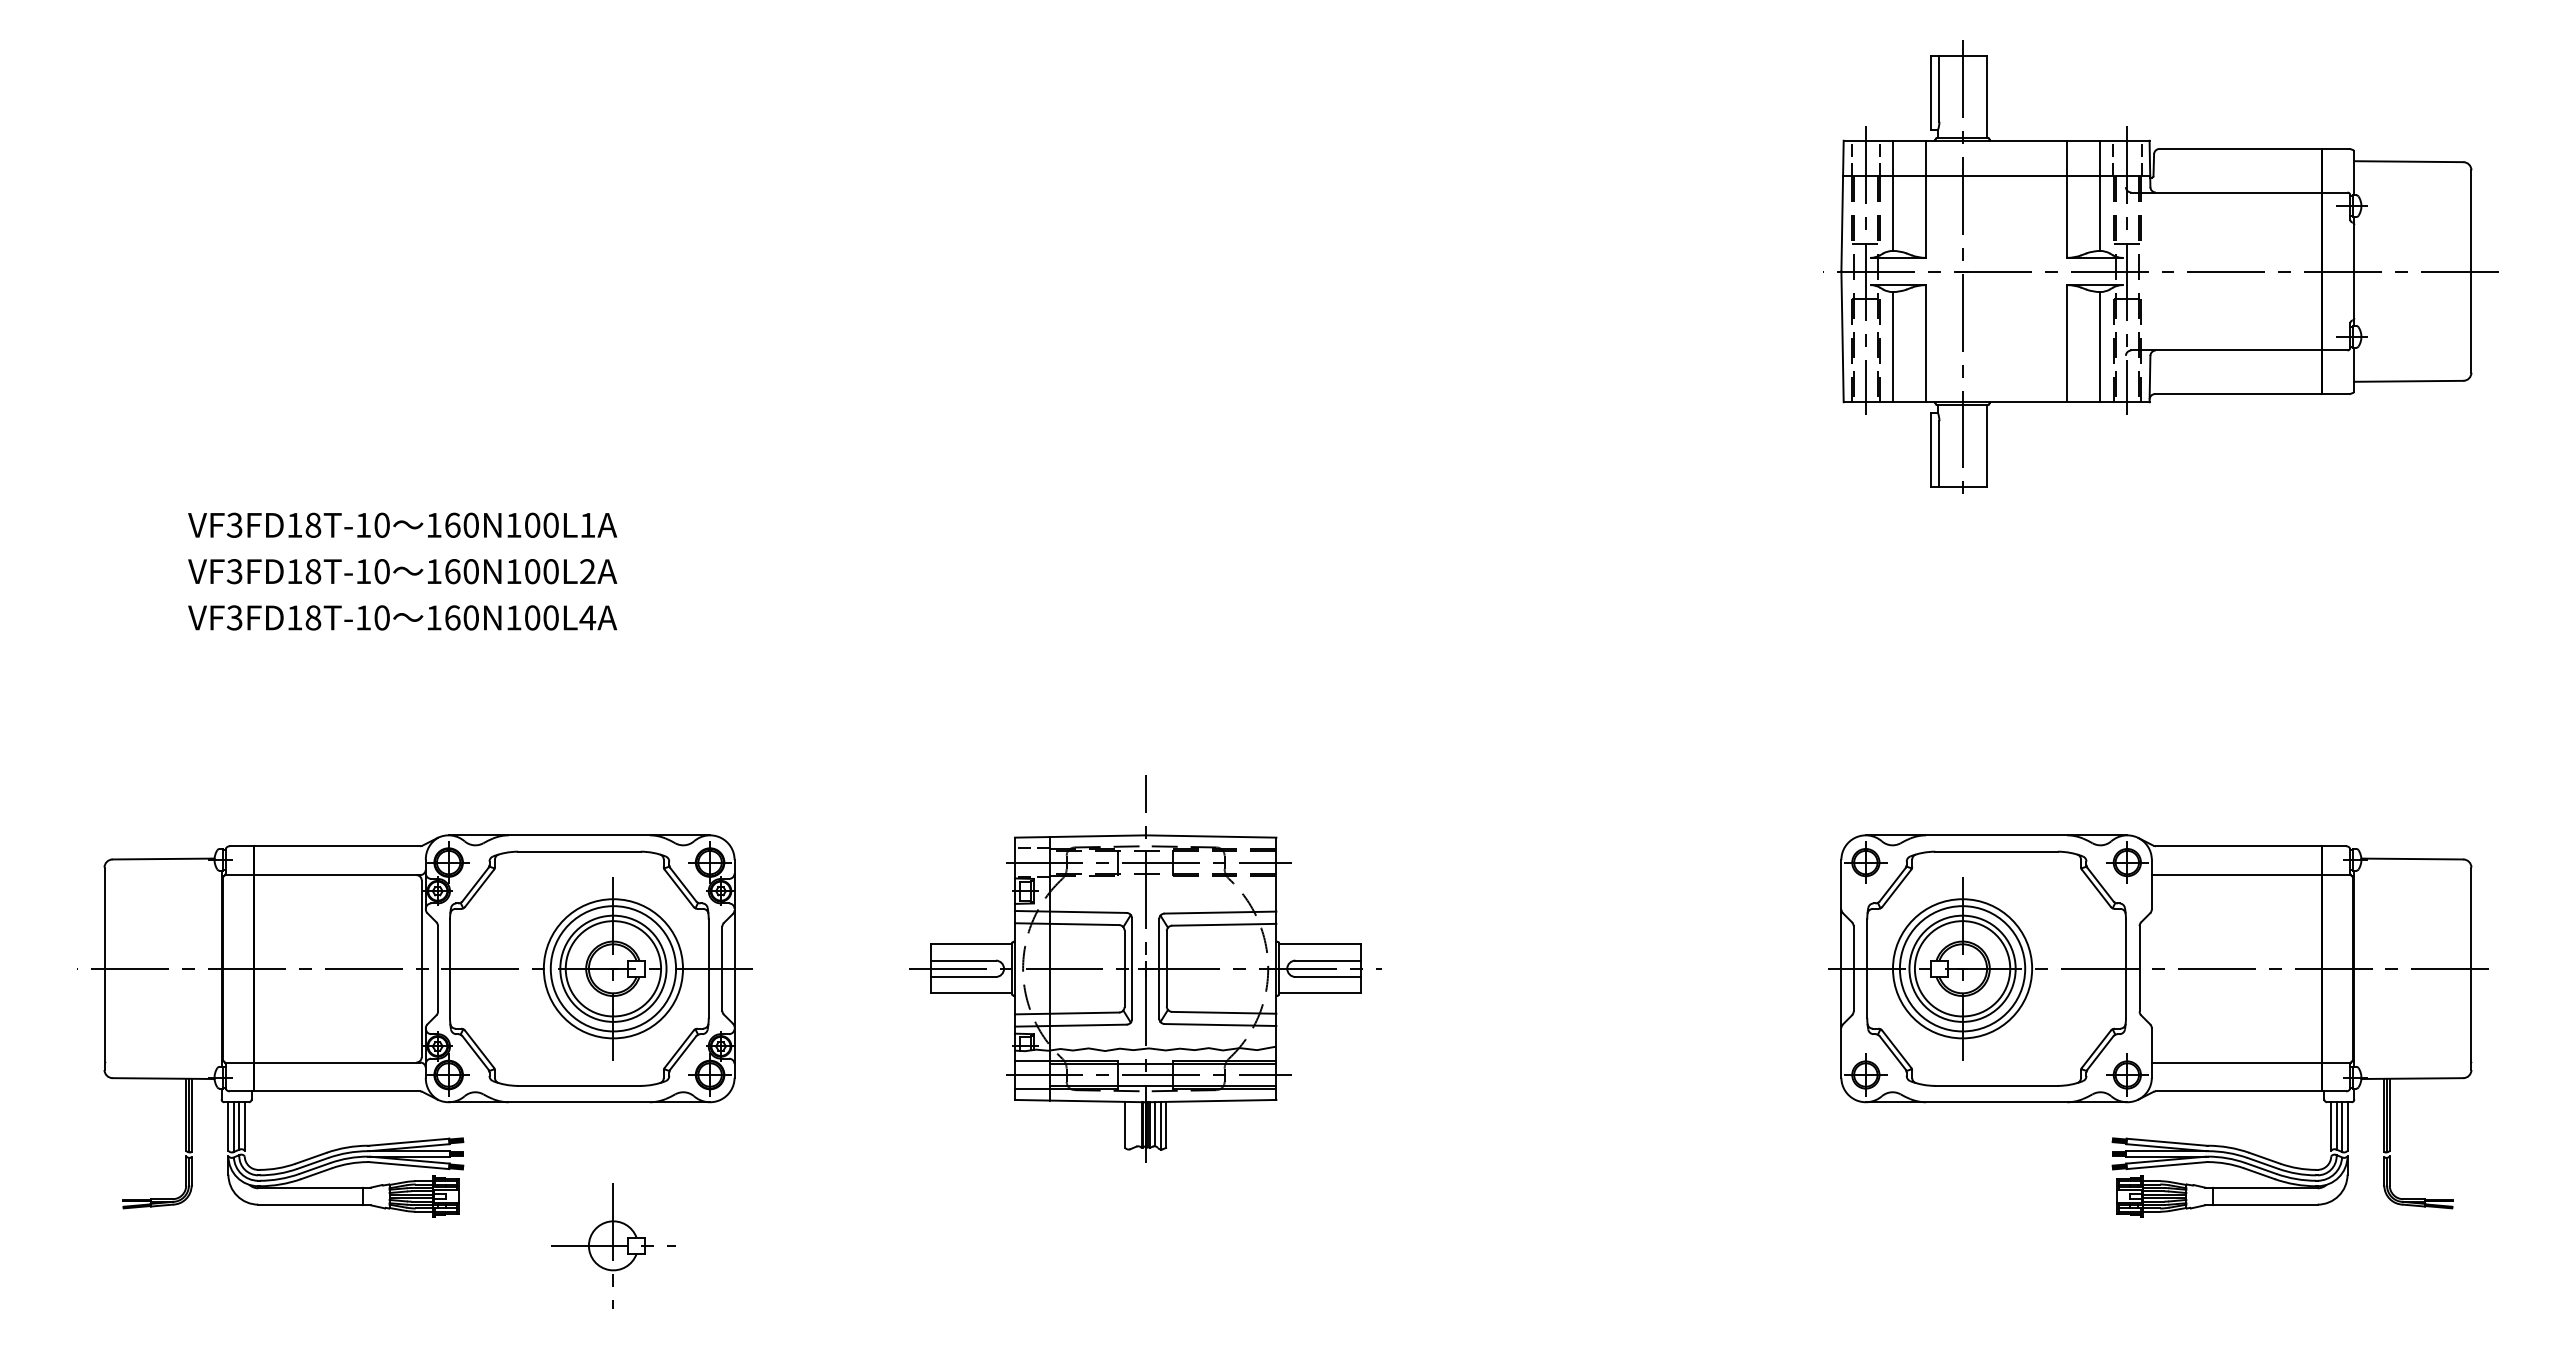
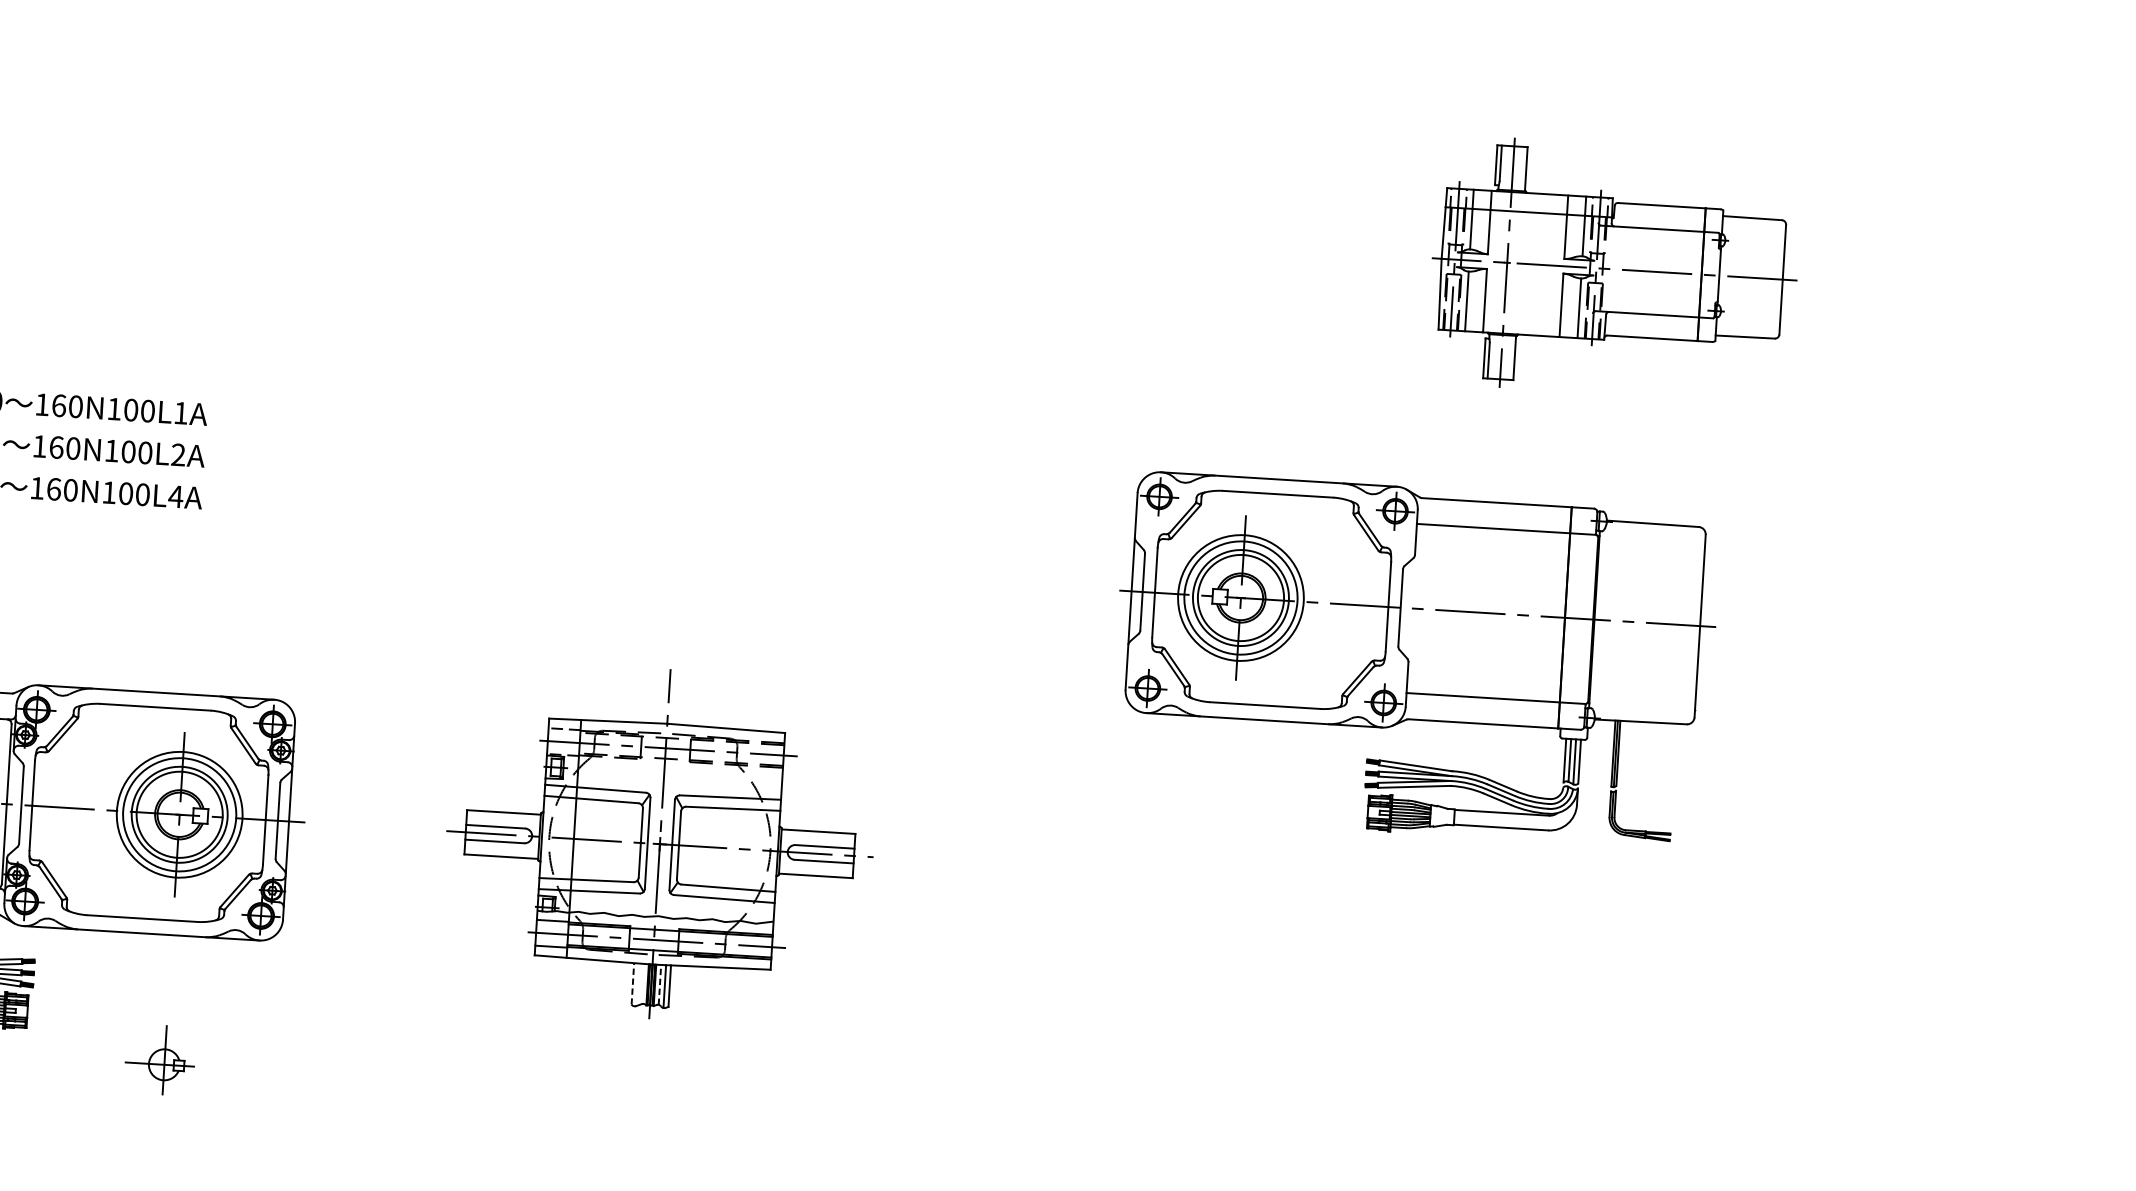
part: (2160, 266) -> (1614, 266), size x0.6
part: (2158, 1025) -> (1414, 660), moved
line: (1155, 1123) -> (660, 984), solid -> dashed
line: (1125, 1124) -> (633, 983), solid -> dashed
part: (613, 1245) -> (164, 1064), size x0.7

